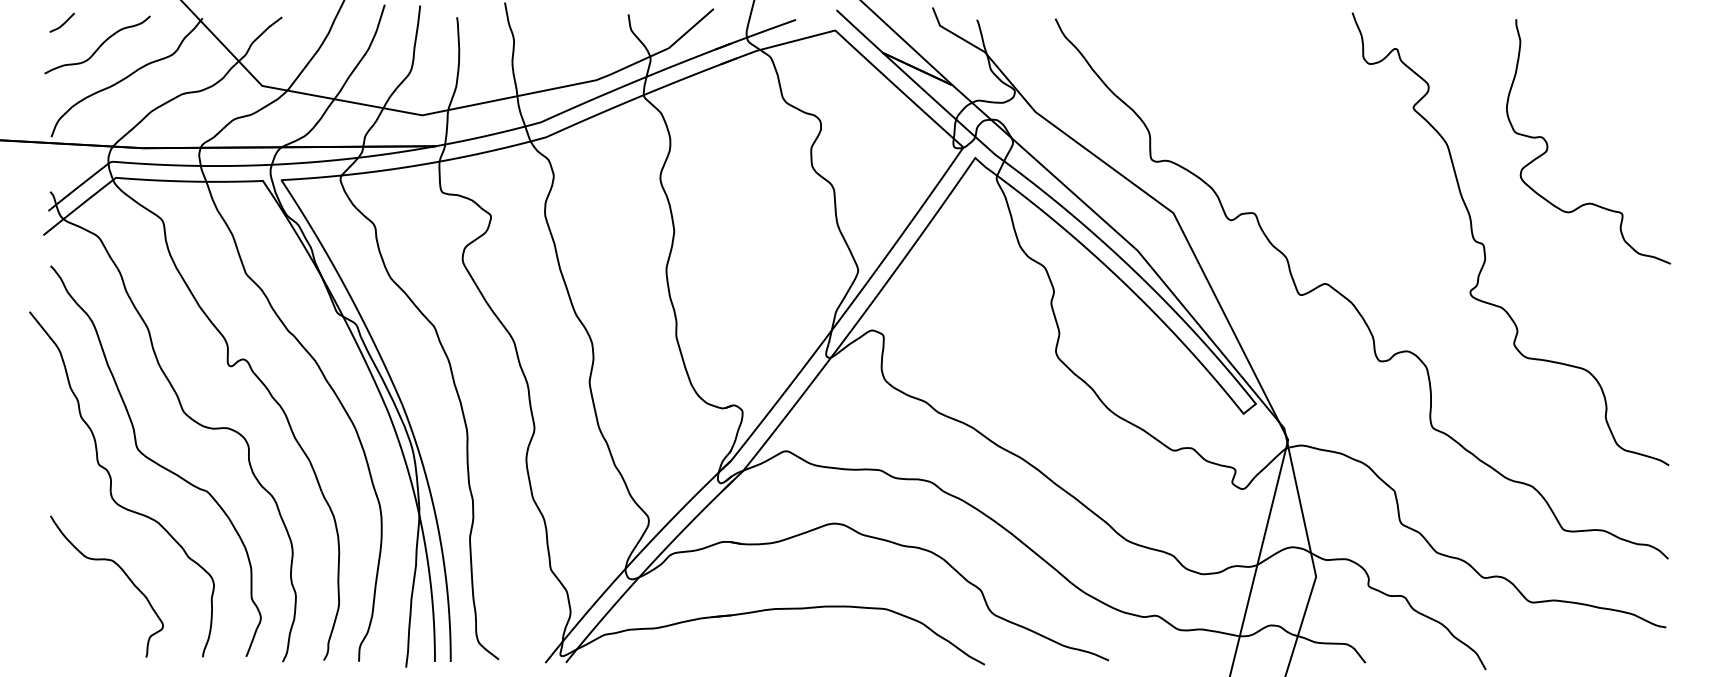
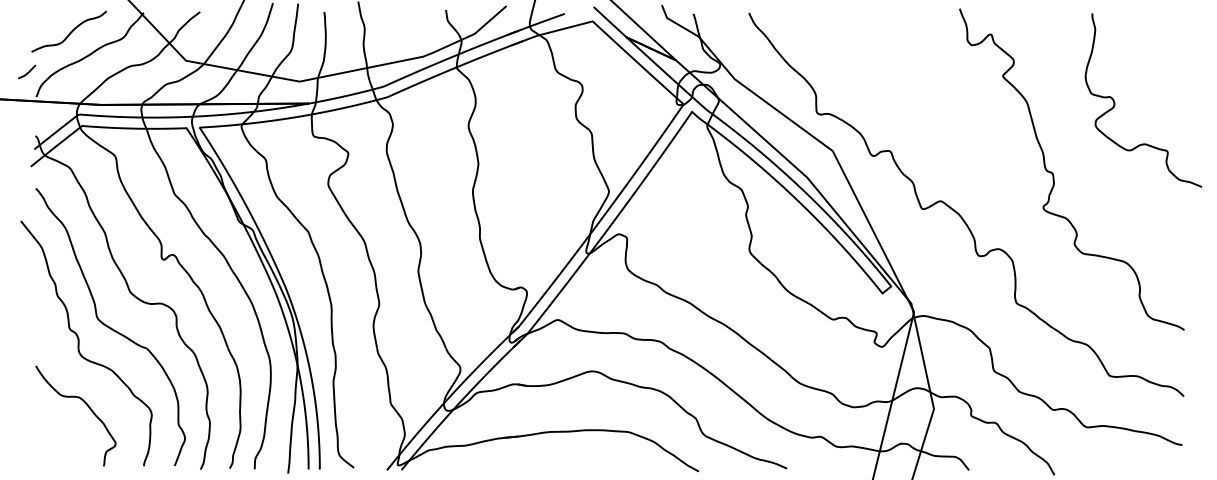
line: (62, 23) -> (27, 72), moved
curve: (1548, 145) -> (1115, 103), moved

